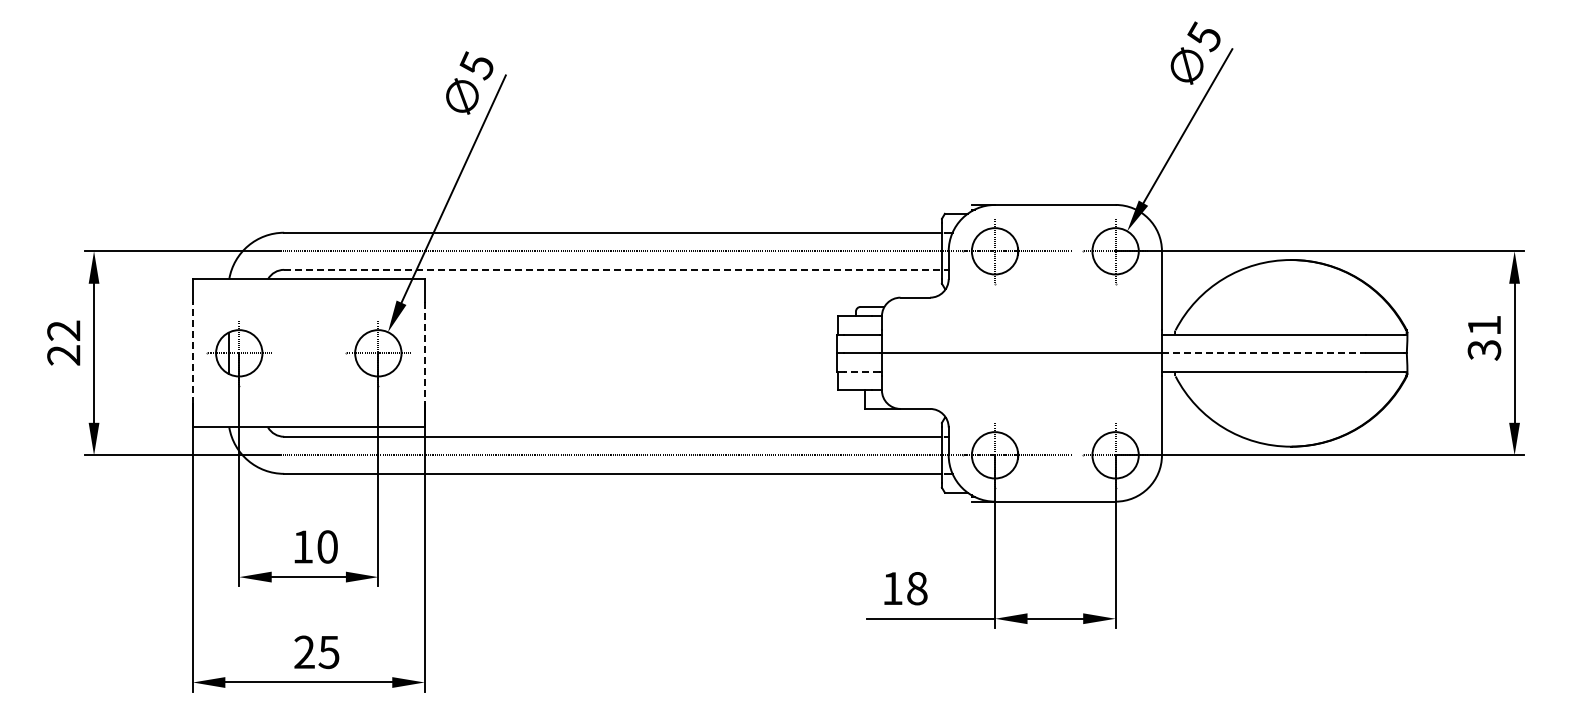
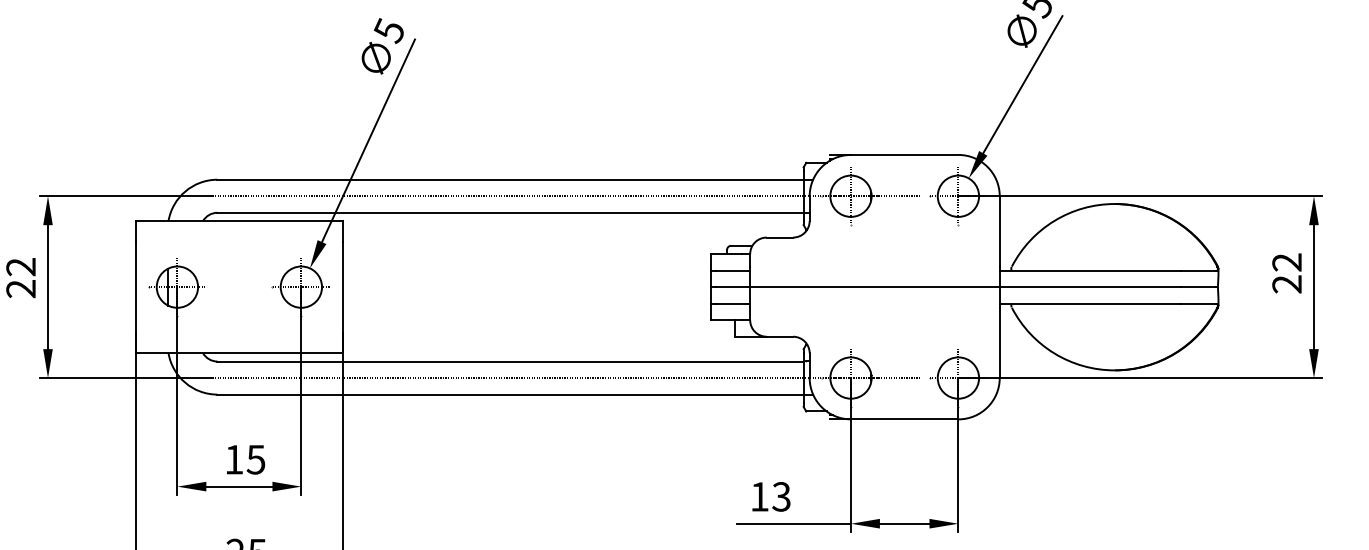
line: (613, 269) -> (510, 212), dashed -> solid
text: (1484, 337) -> (1287, 273), 31 -> 22
line: (192, 353) -> (135, 287), dashed -> solid
line: (424, 353) -> (342, 287), dashed -> solid
line: (1263, 353) -> (1090, 287), dashed -> solid
line: (861, 371) -> (731, 303), dashed -> solid
text: (326, 546) -> (255, 459), 10 -> 15
text: (916, 588) -> (780, 496), 18 -> 13

